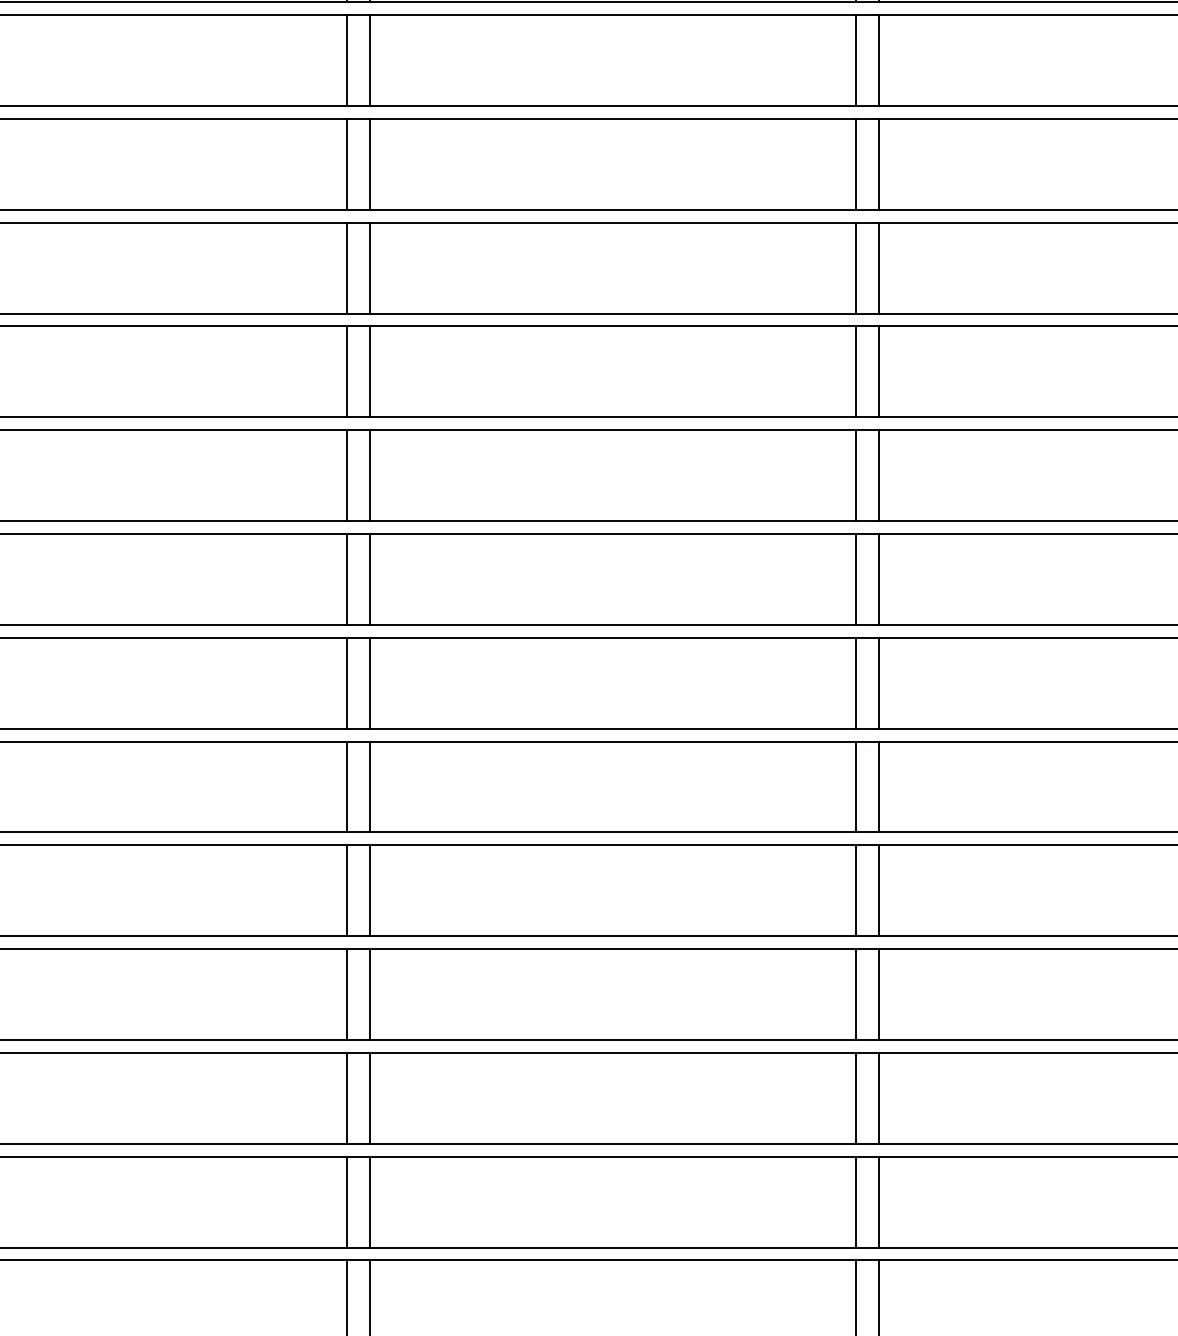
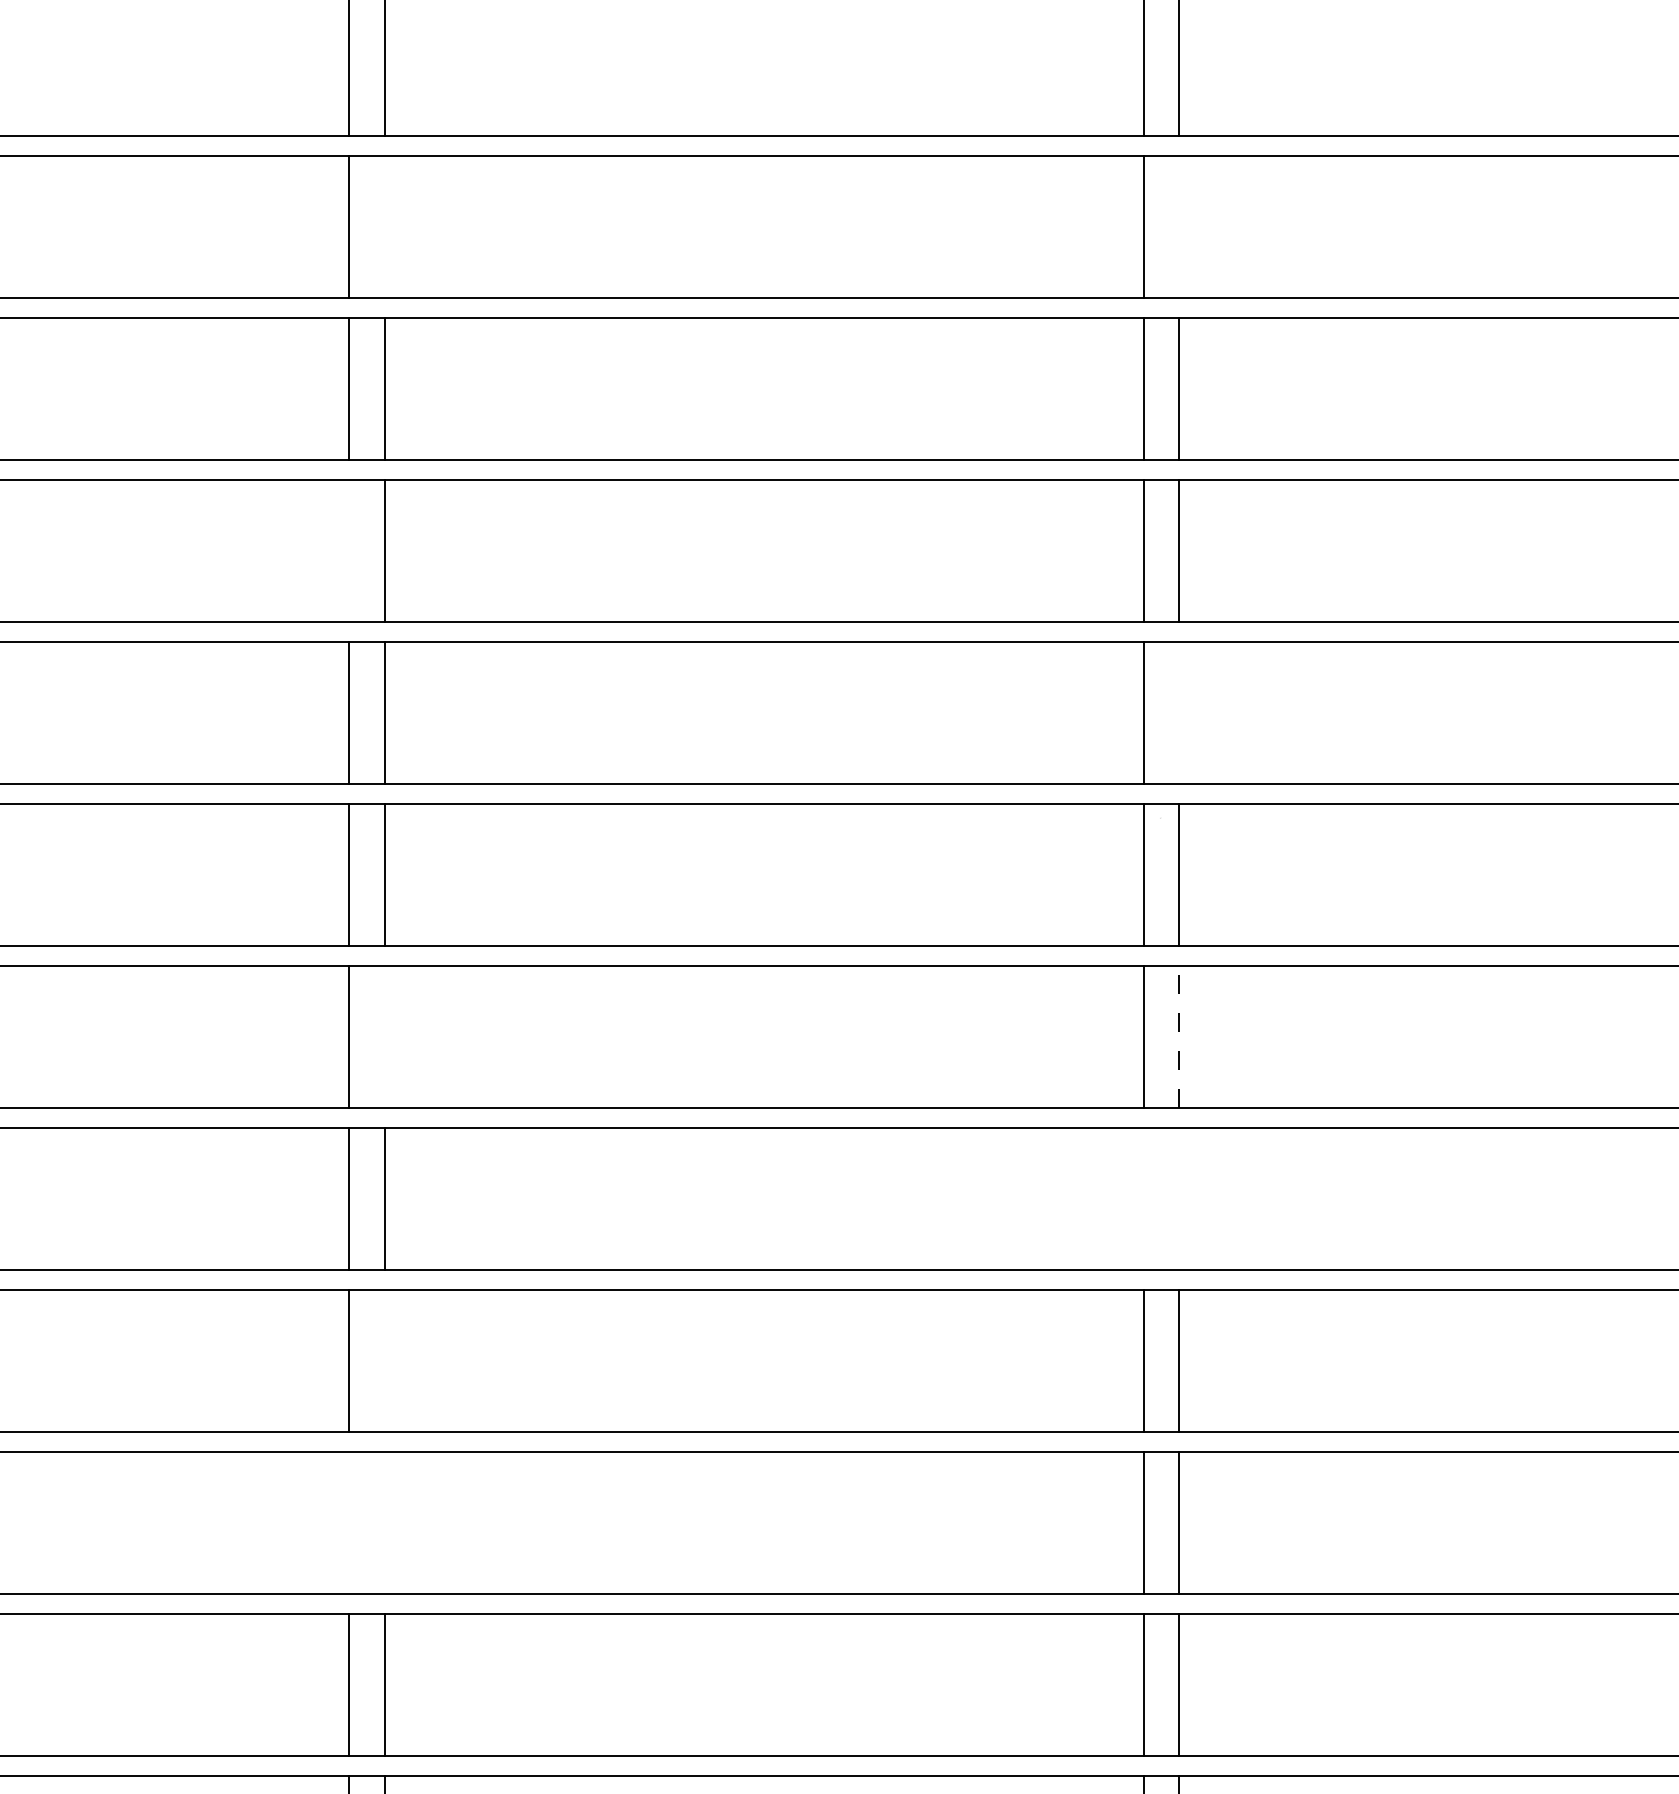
line: (370, 371) -> (385, 226), removed
line: (878, 371) -> (1178, 226), removed
line: (347, 579) -> (349, 550), removed
line: (878, 682) -> (1178, 711), removed
line: (370, 890) -> (385, 1036), removed
line: (878, 890) -> (1178, 1036), solid -> dashed
line: (856, 994) -> (1144, 1198), removed
line: (878, 994) -> (1178, 1198), removed
line: (370, 1097) -> (385, 1359), removed
line: (347, 1201) -> (349, 1522), removed
line: (370, 1201) -> (385, 1522), removed

